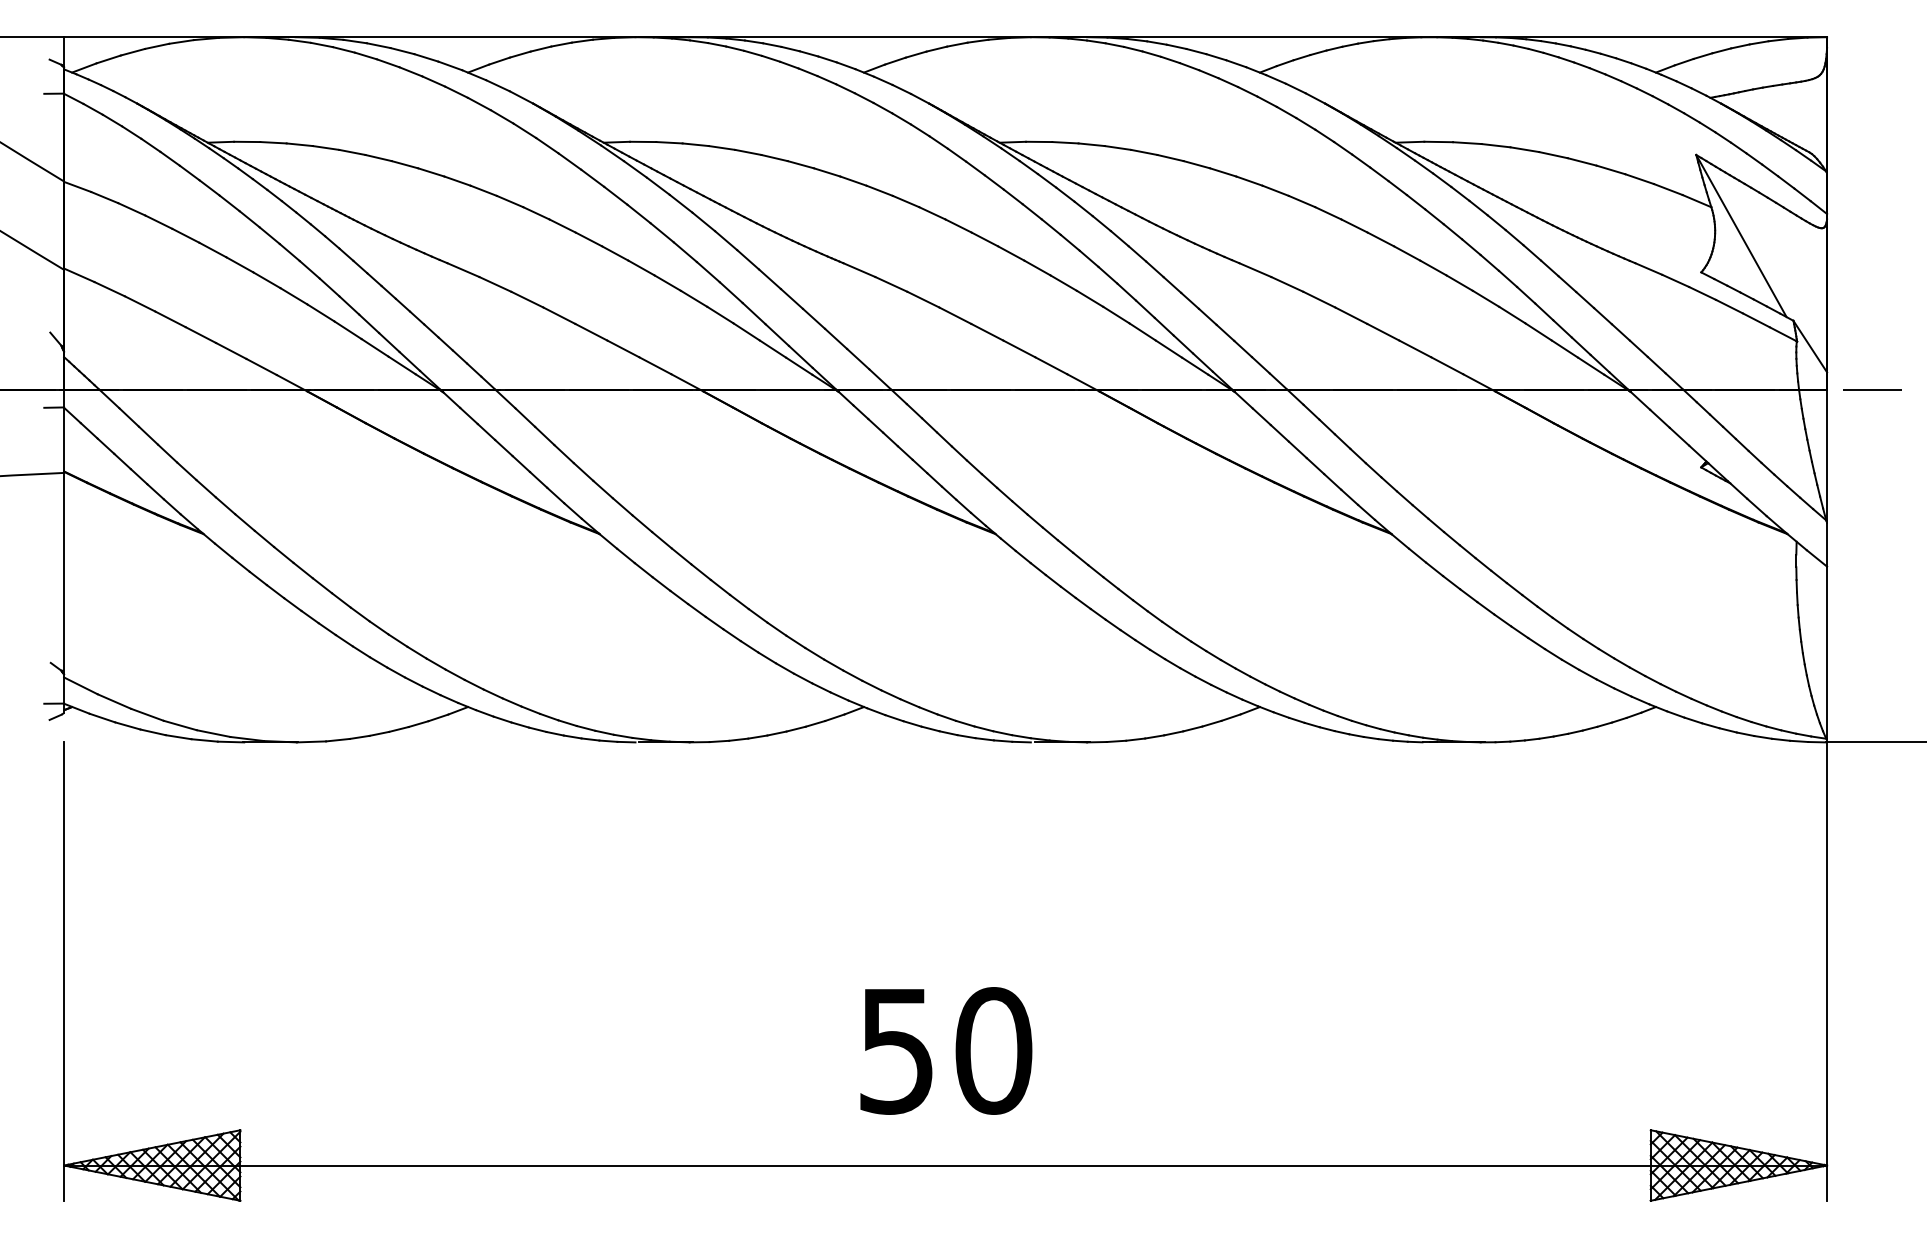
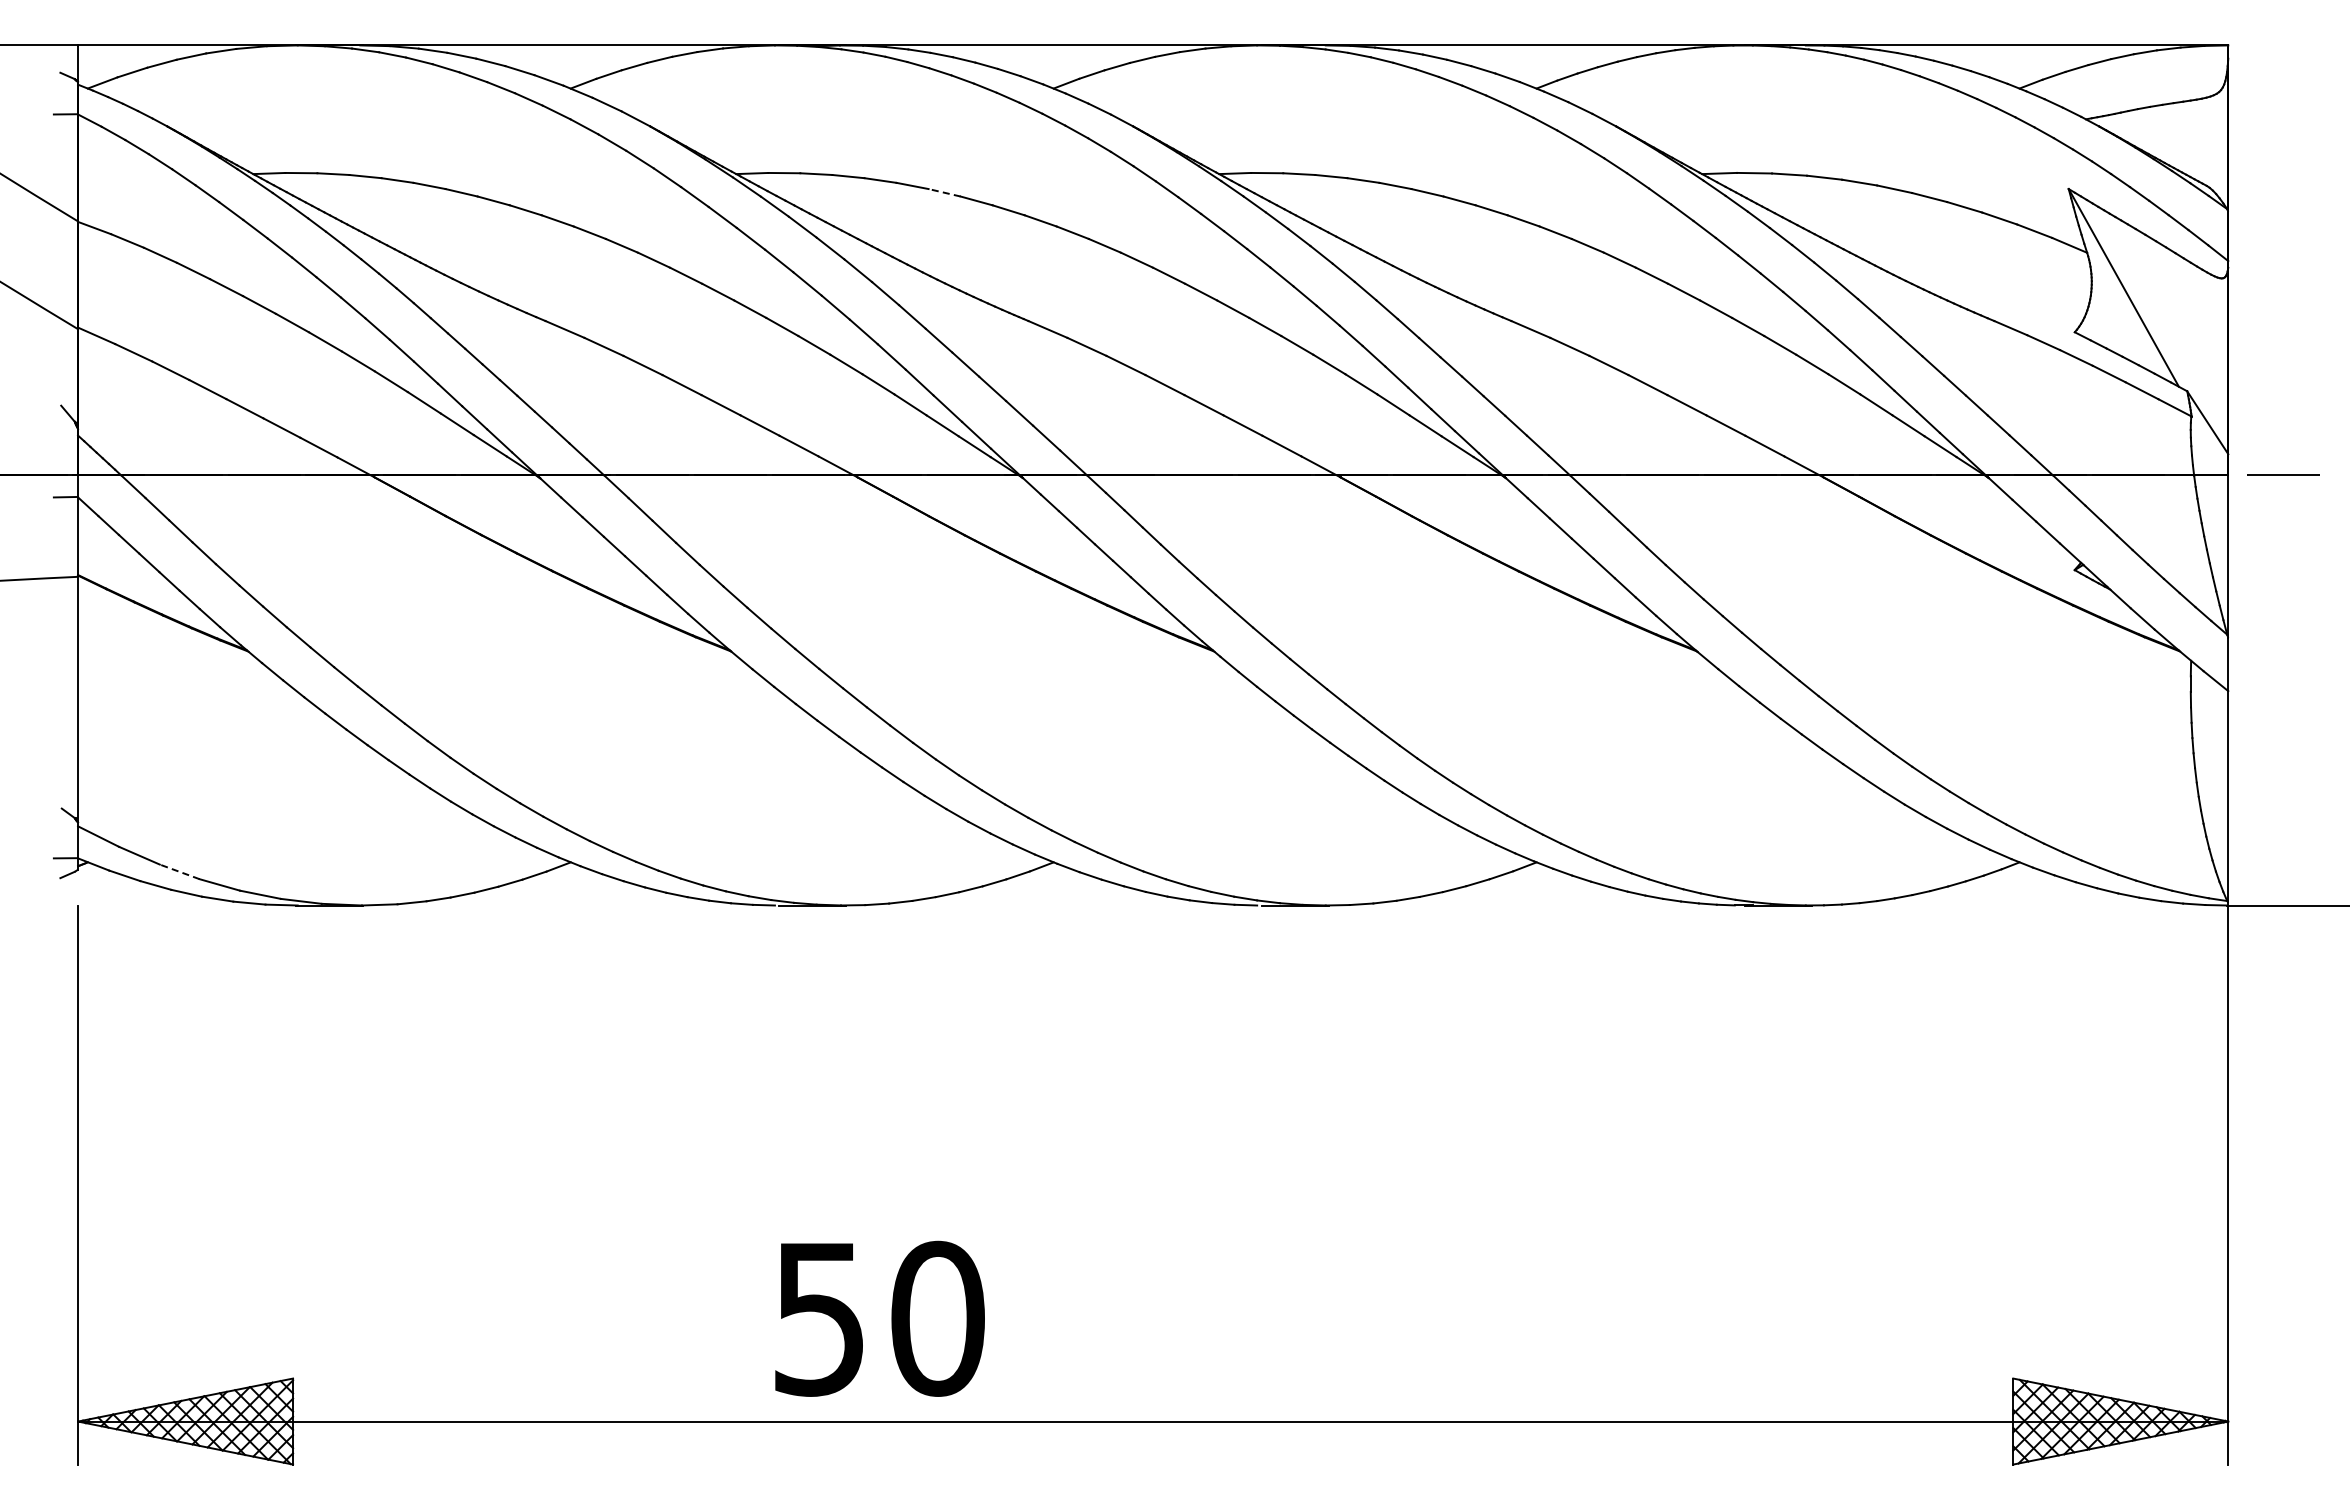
line: (774, 157) -> (944, 192), solid -> dashed
line: (147, 714) -> (179, 871), solid -> dashed
text: (945, 1050) -> (879, 1318), moved

